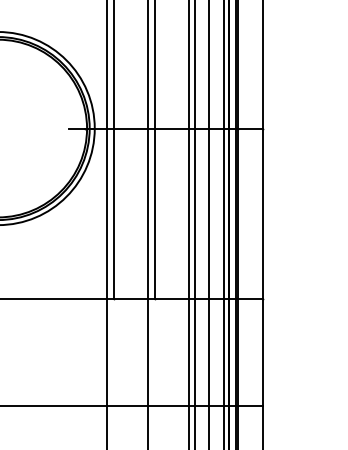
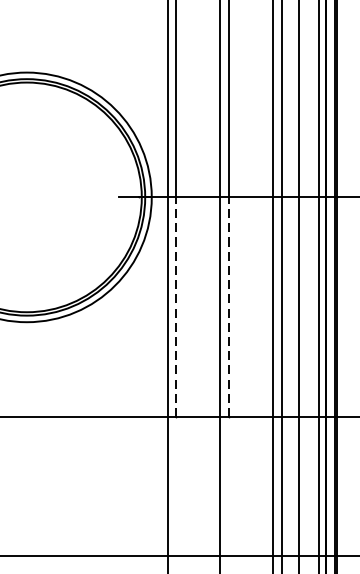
line: (113, 213) -> (175, 307), solid -> dashed
line: (154, 213) -> (228, 307), solid -> dashed

